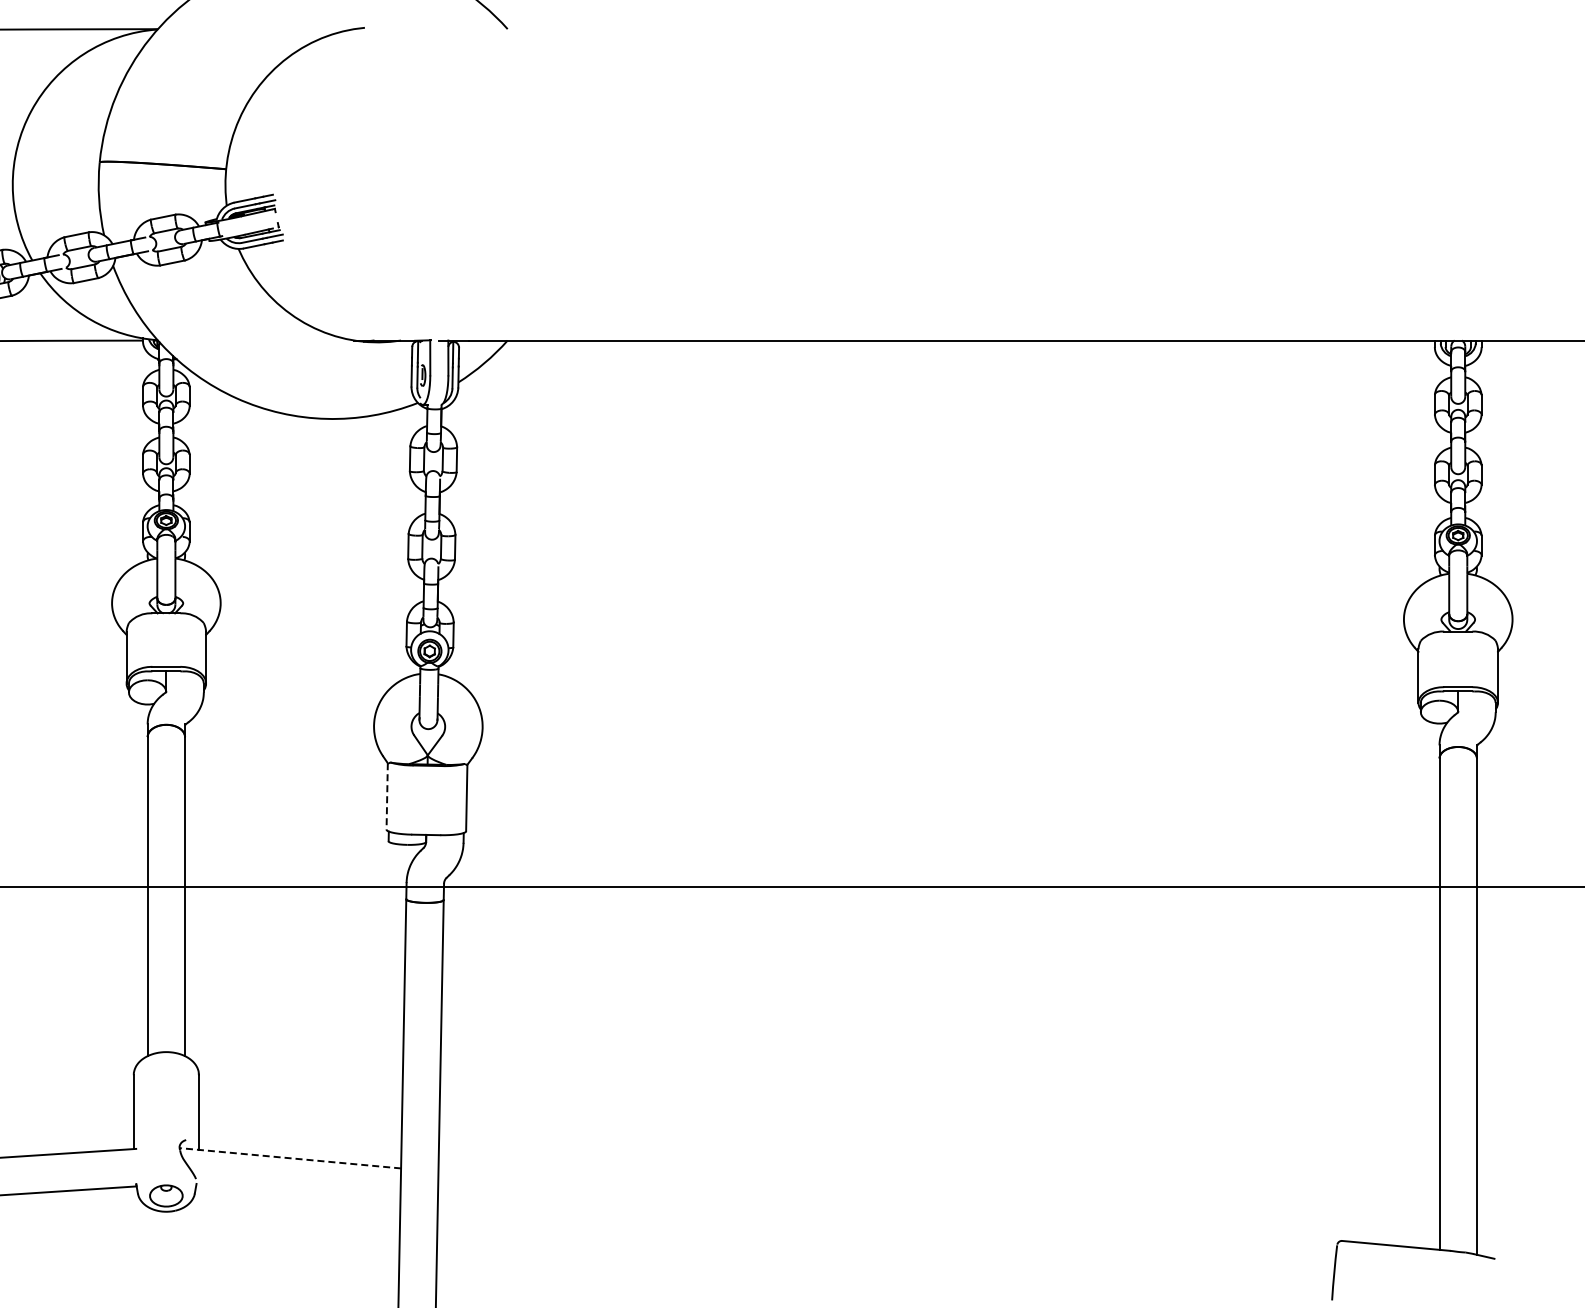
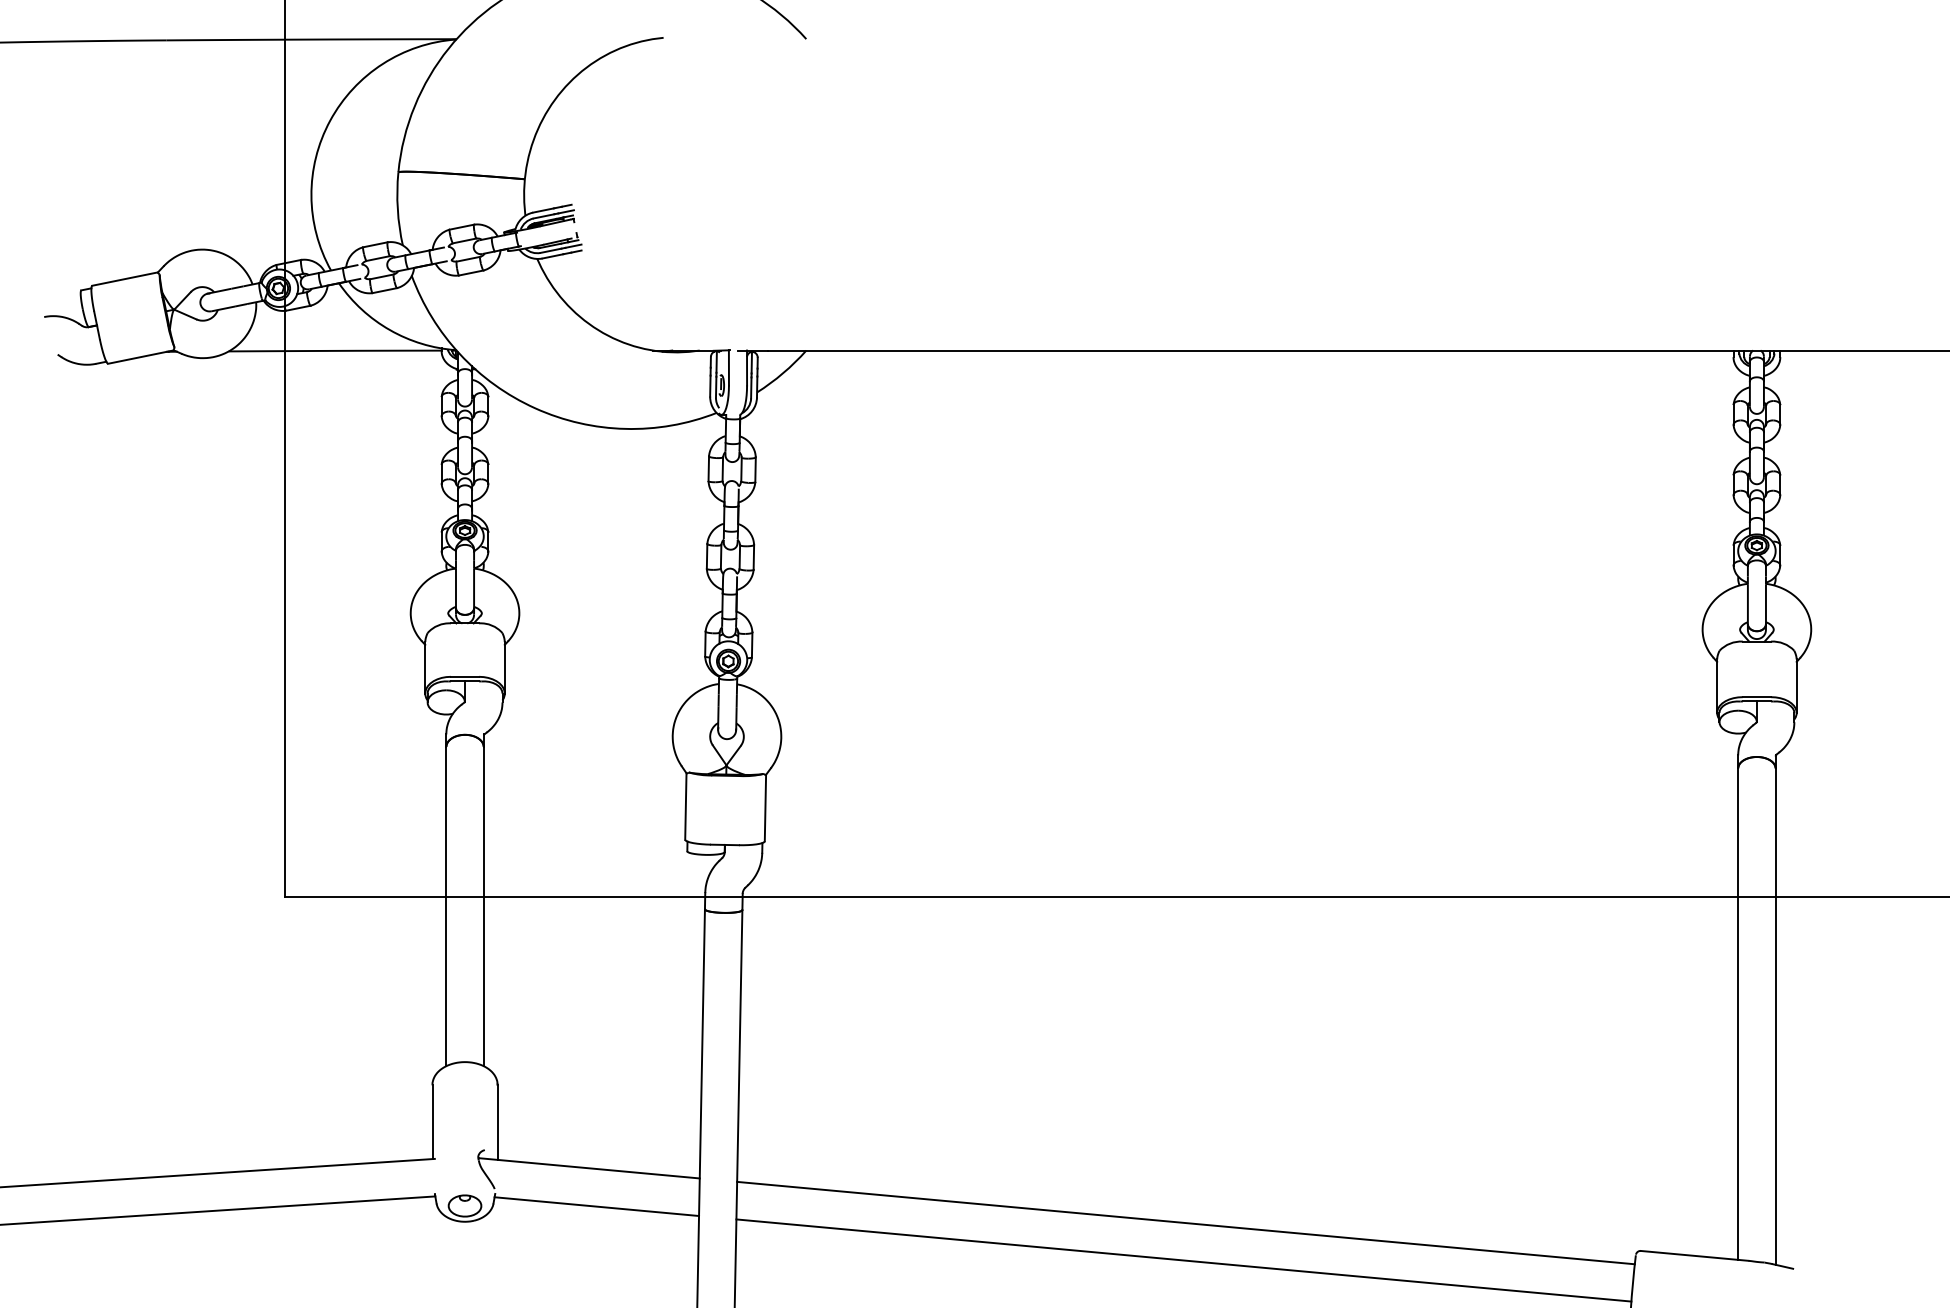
line: (386, 796) -> (685, 806), dashed -> solid
line: (290, 1158) -> (589, 1168), dashed -> solid
line: (297, 1196) -> (596, 1206), added
line: (886, 1212) -> (1185, 1222), added
line: (884, 1250) -> (1183, 1260), added

